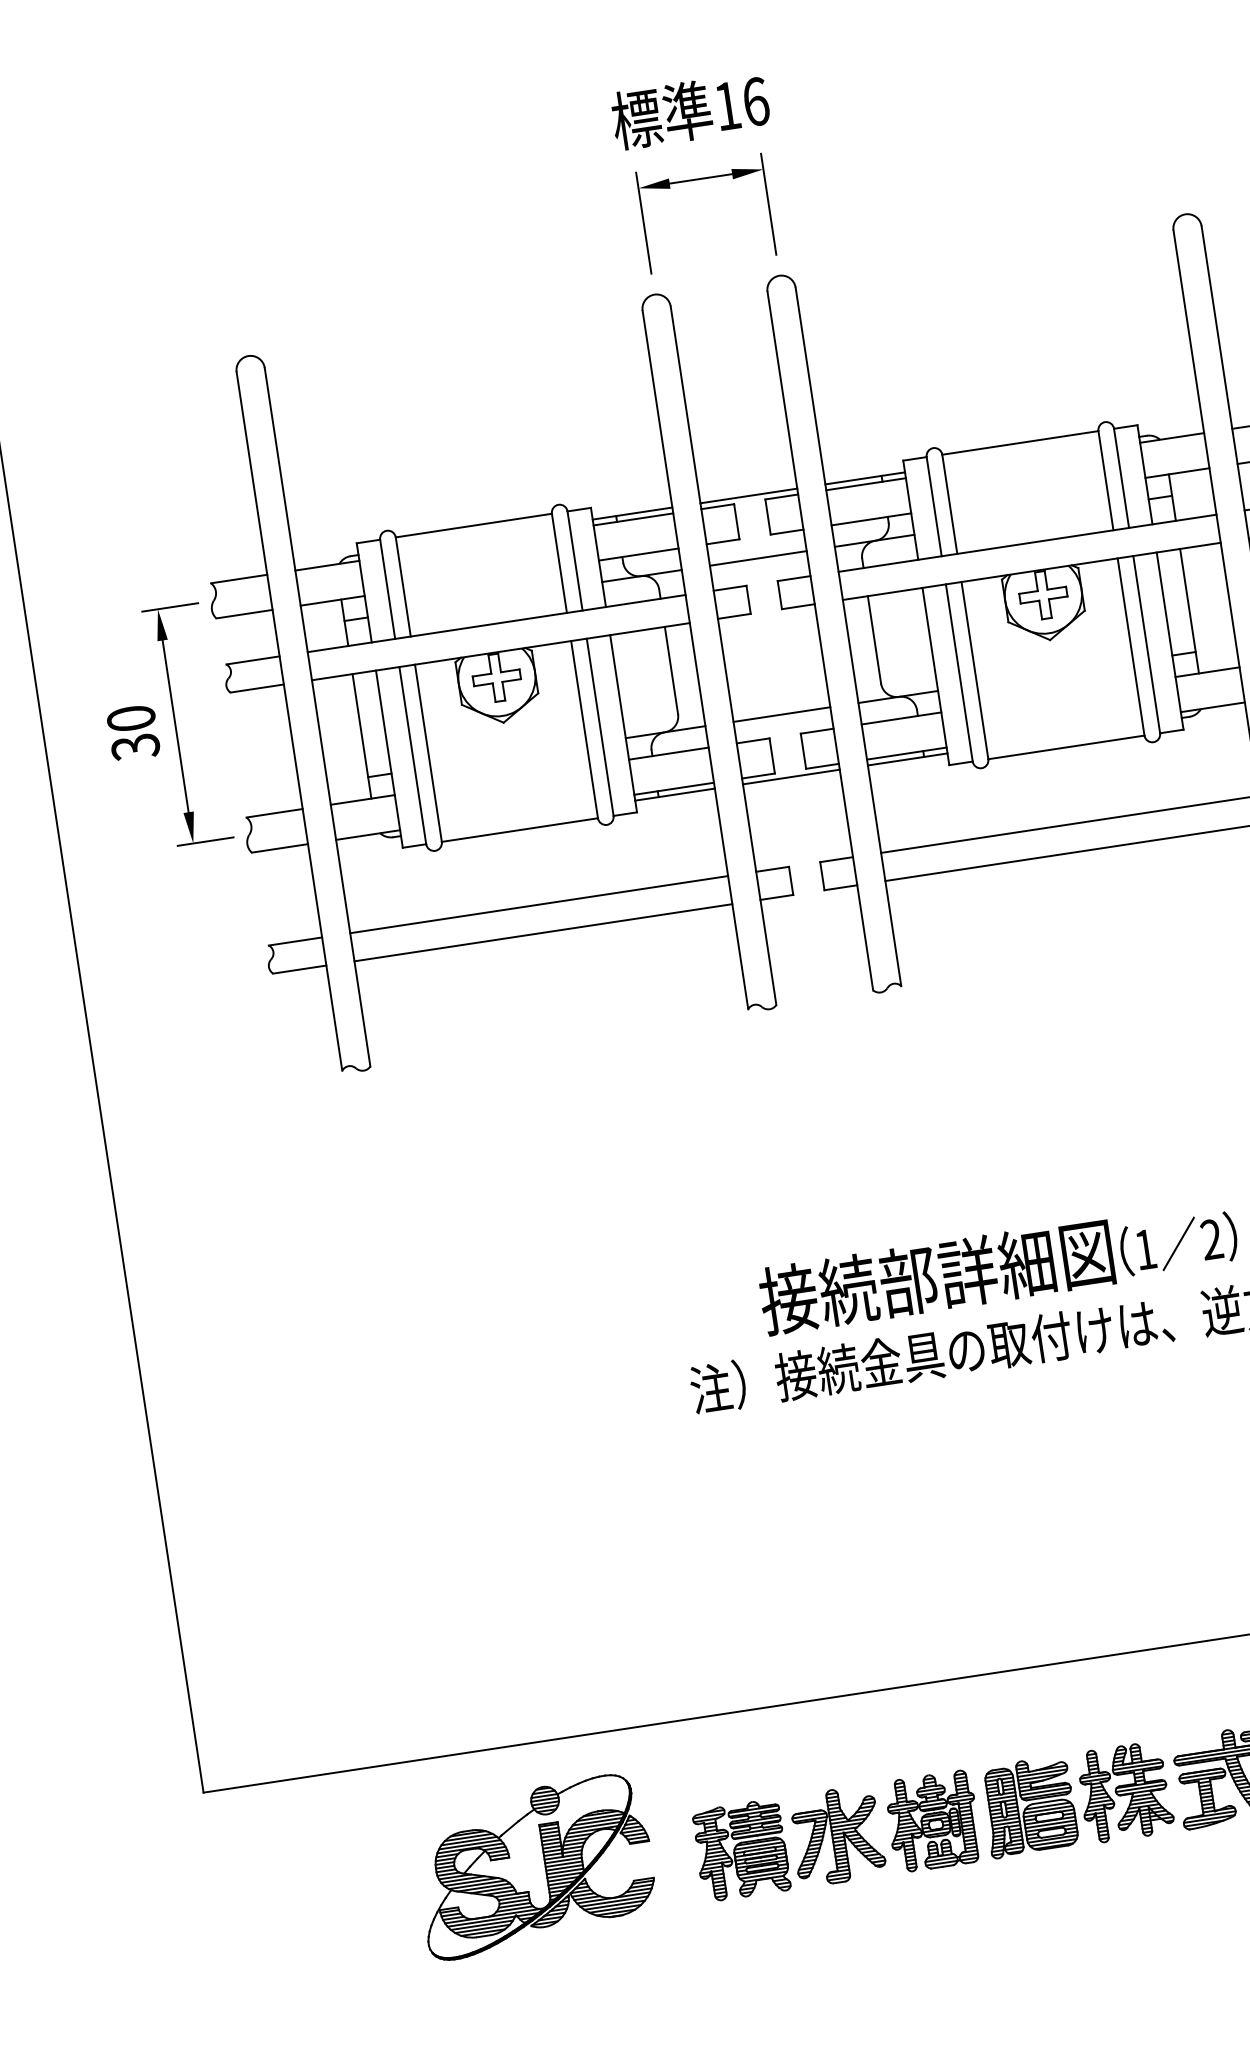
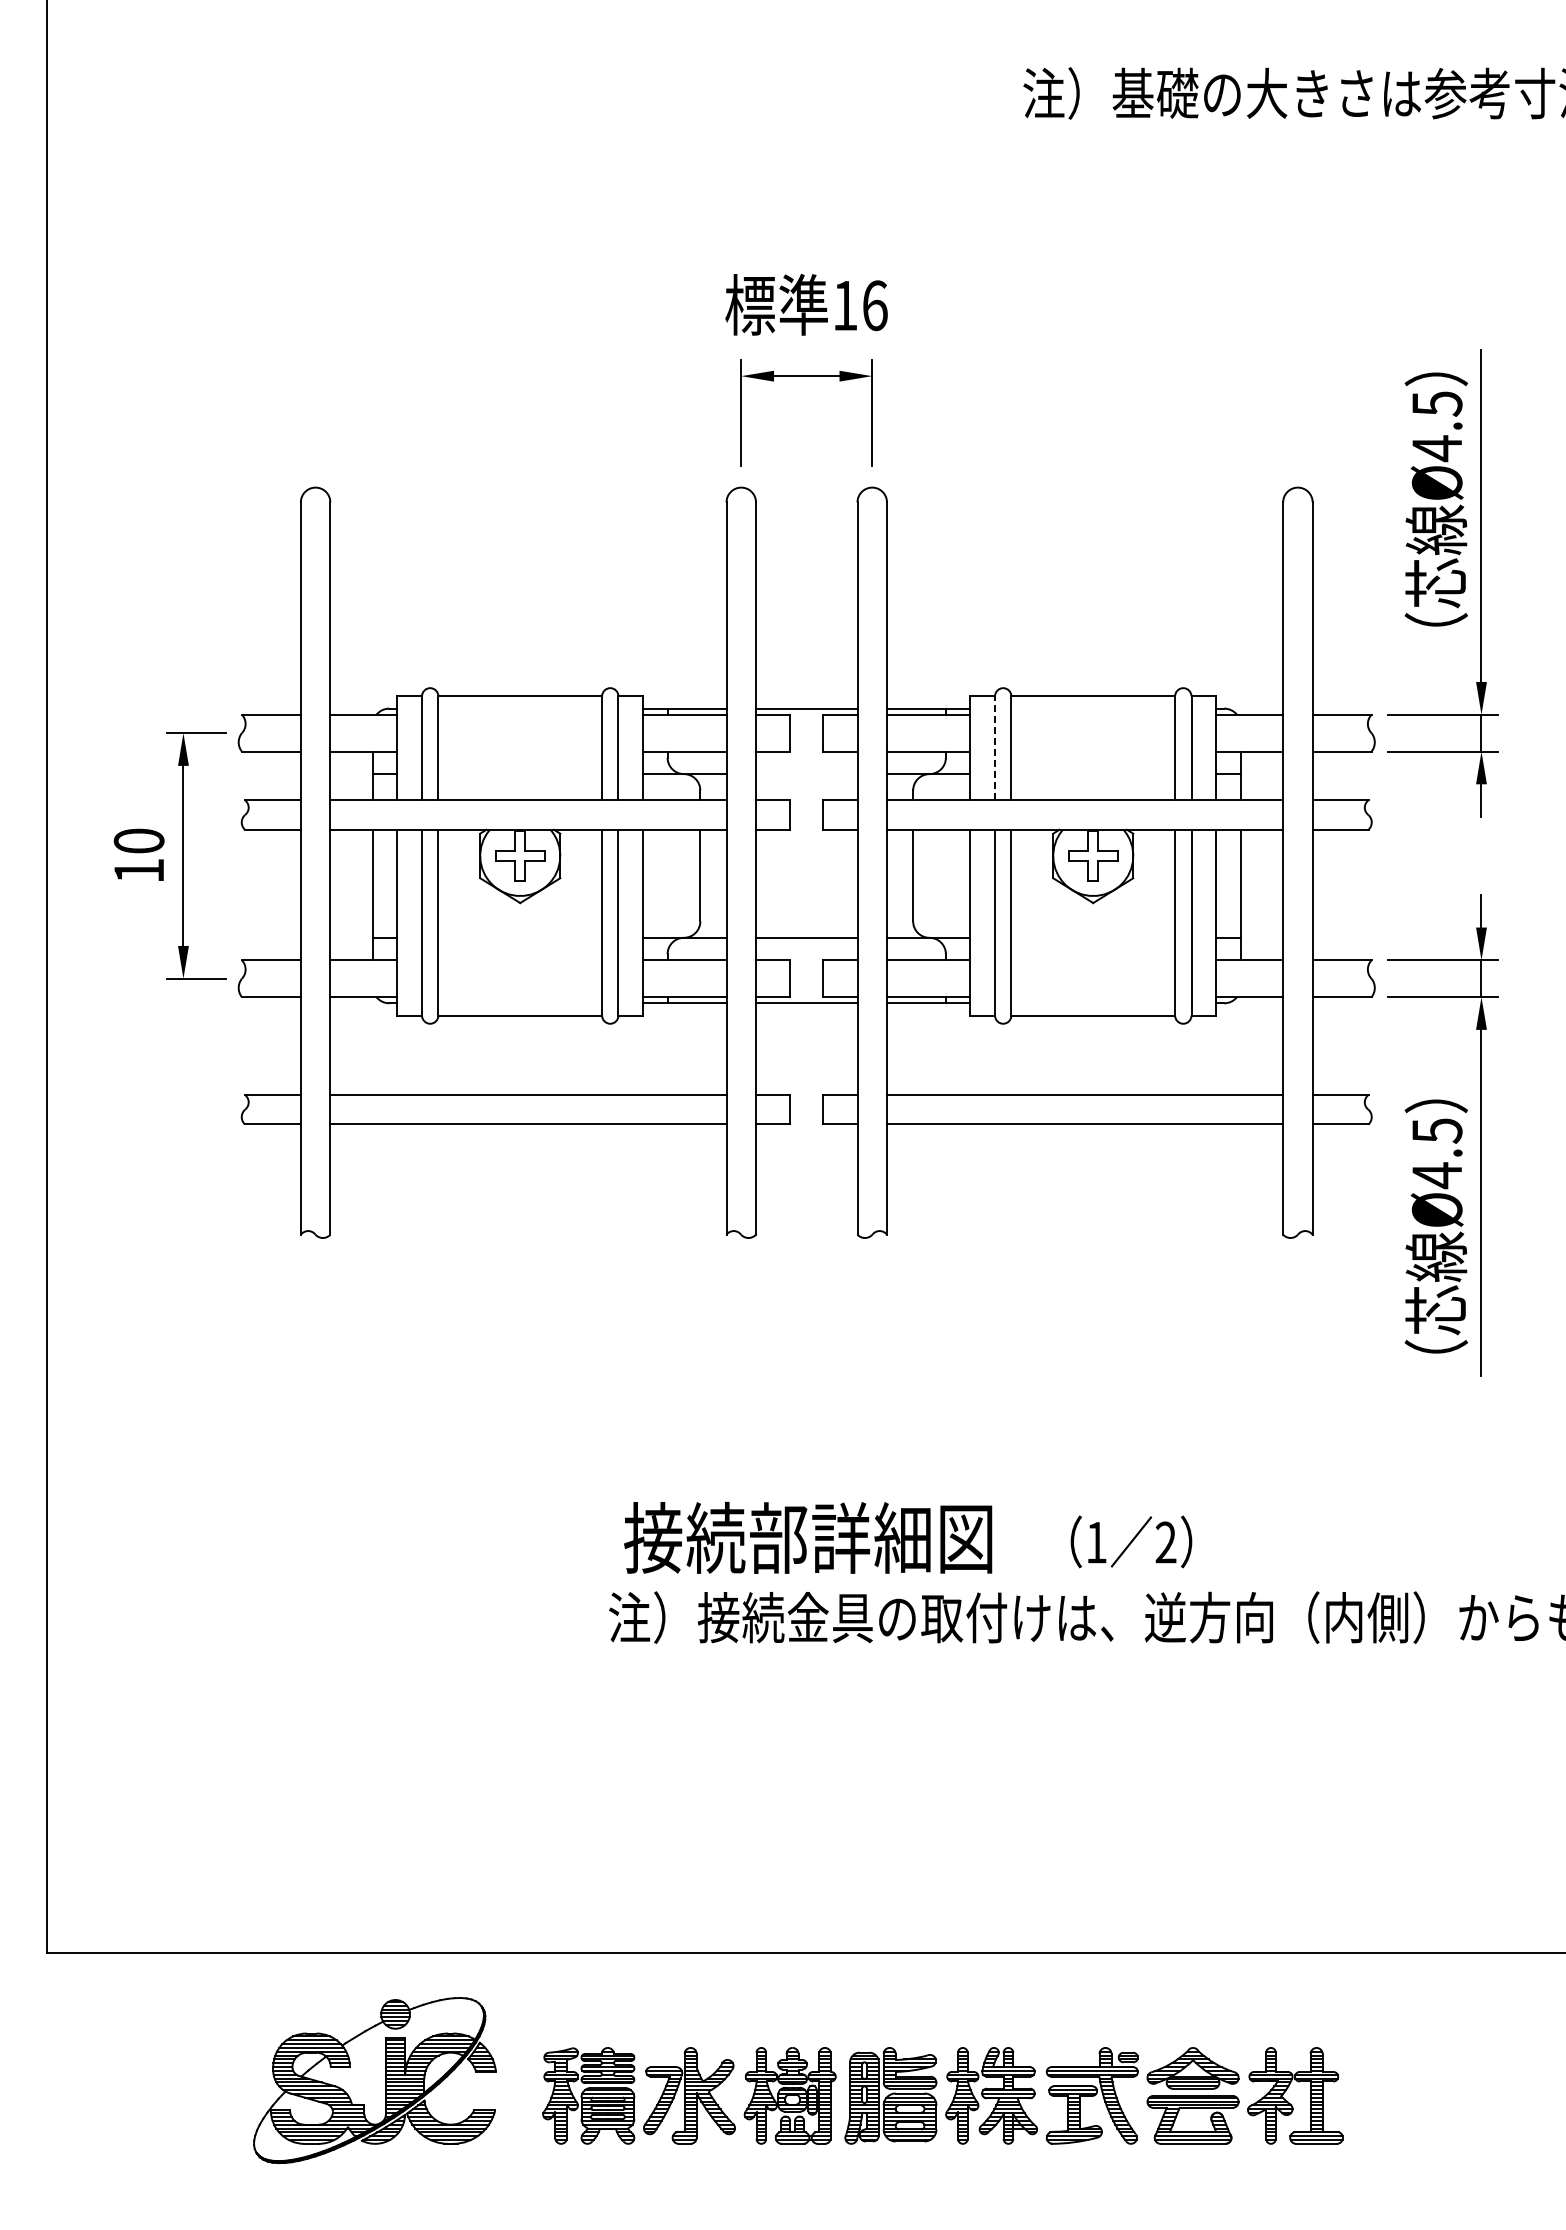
line: (934, 506) -> (995, 748), solid -> dashed
line: (758, 558) -> (806, 774), removed
text: (135, 747) -> (138, 871), 30 -> 10
text: (936, 1276) -> (808, 1537), moved

